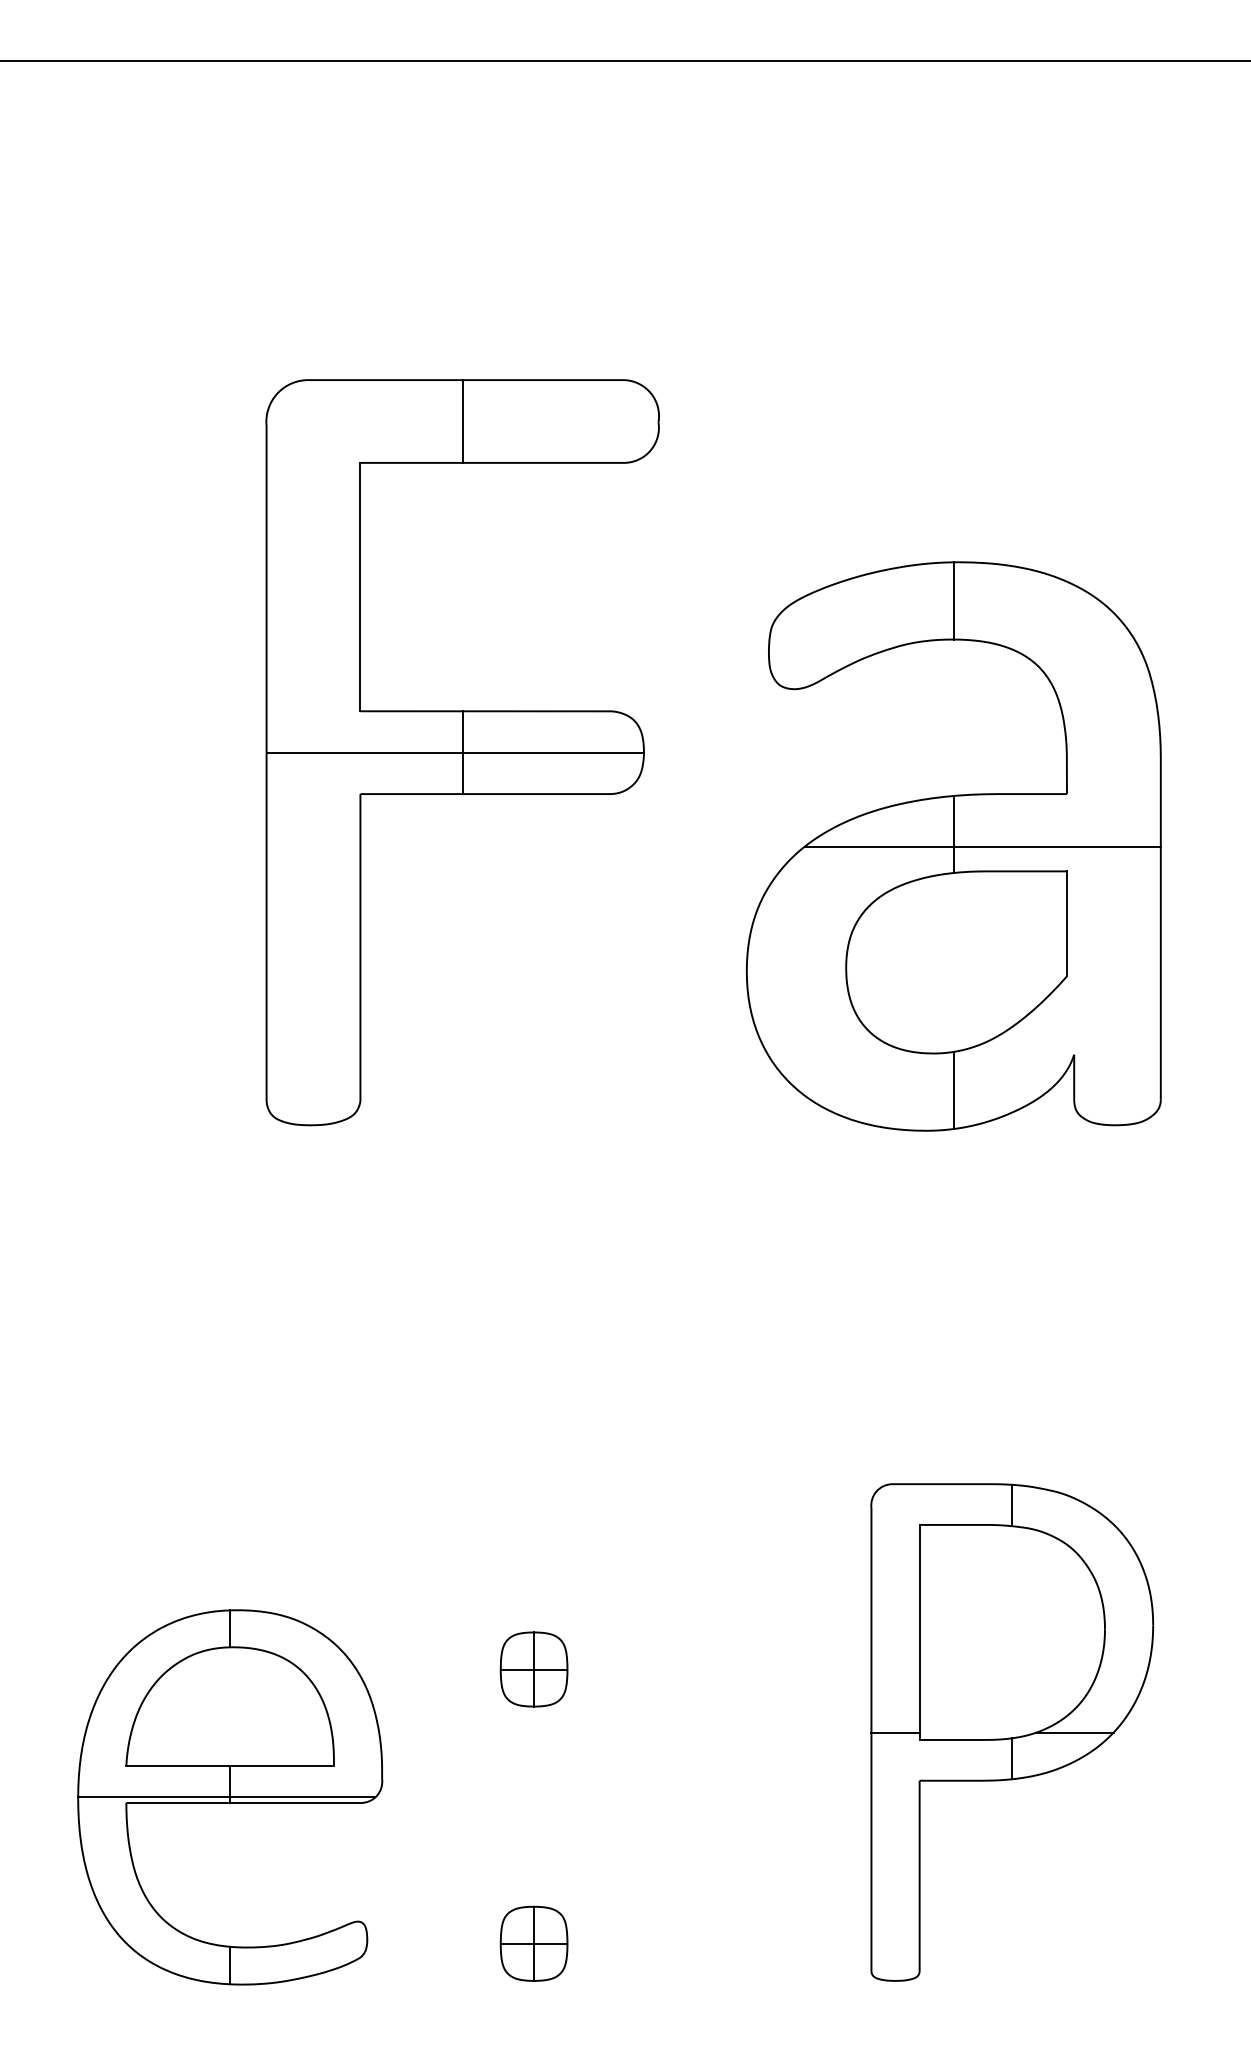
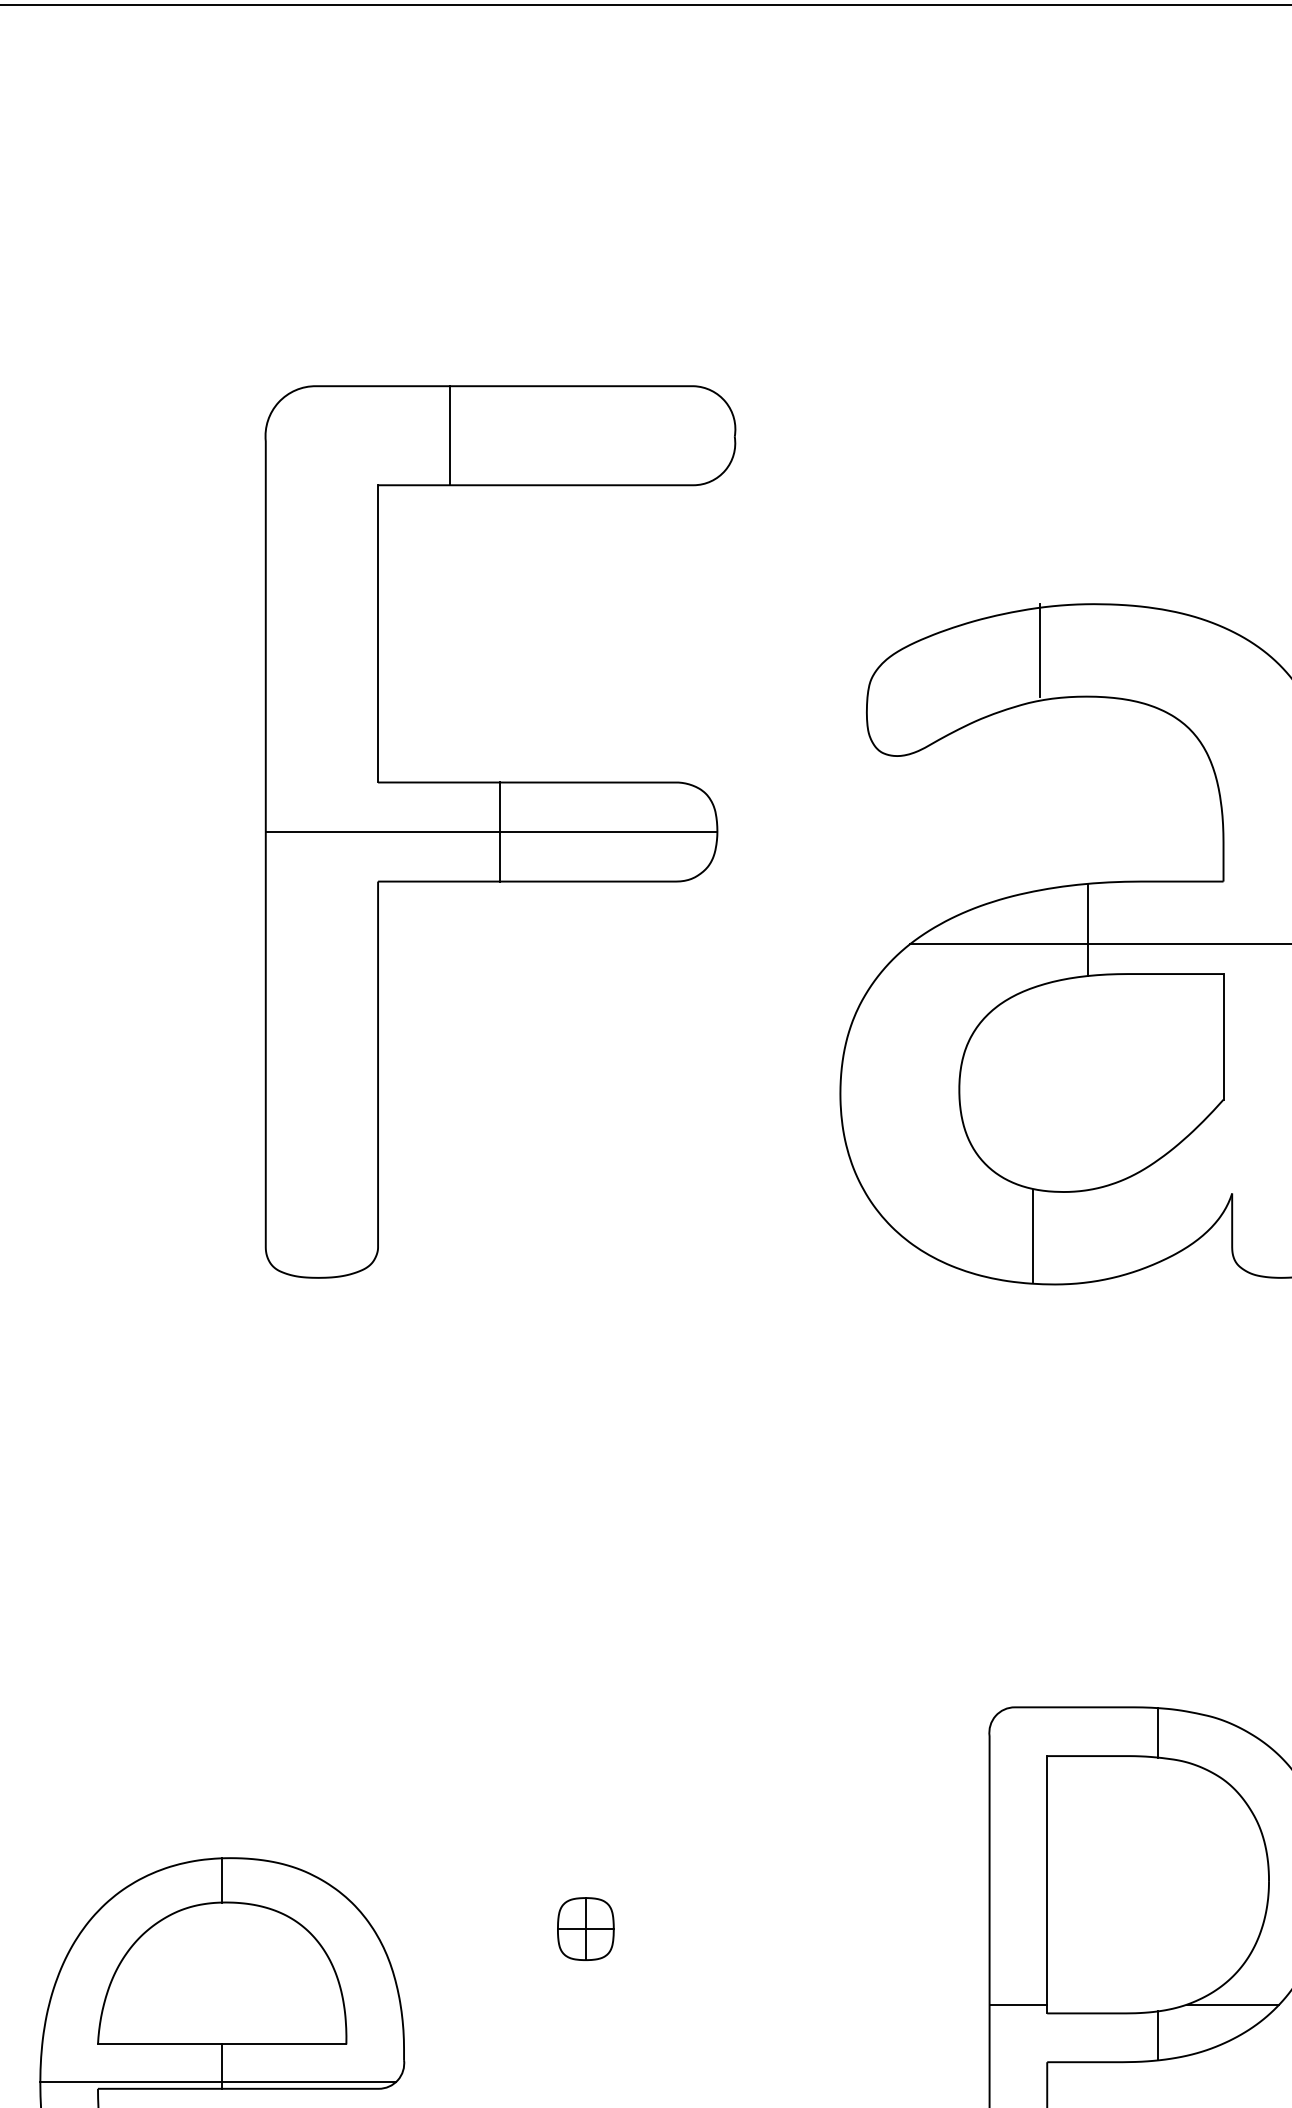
line: (462, 421) -> (449, 435), moved
line: (953, 600) -> (1039, 649), moved
line: (953, 1090) -> (1032, 1236), moved
part: (533, 1669) -> (585, 1929), size x0.7

